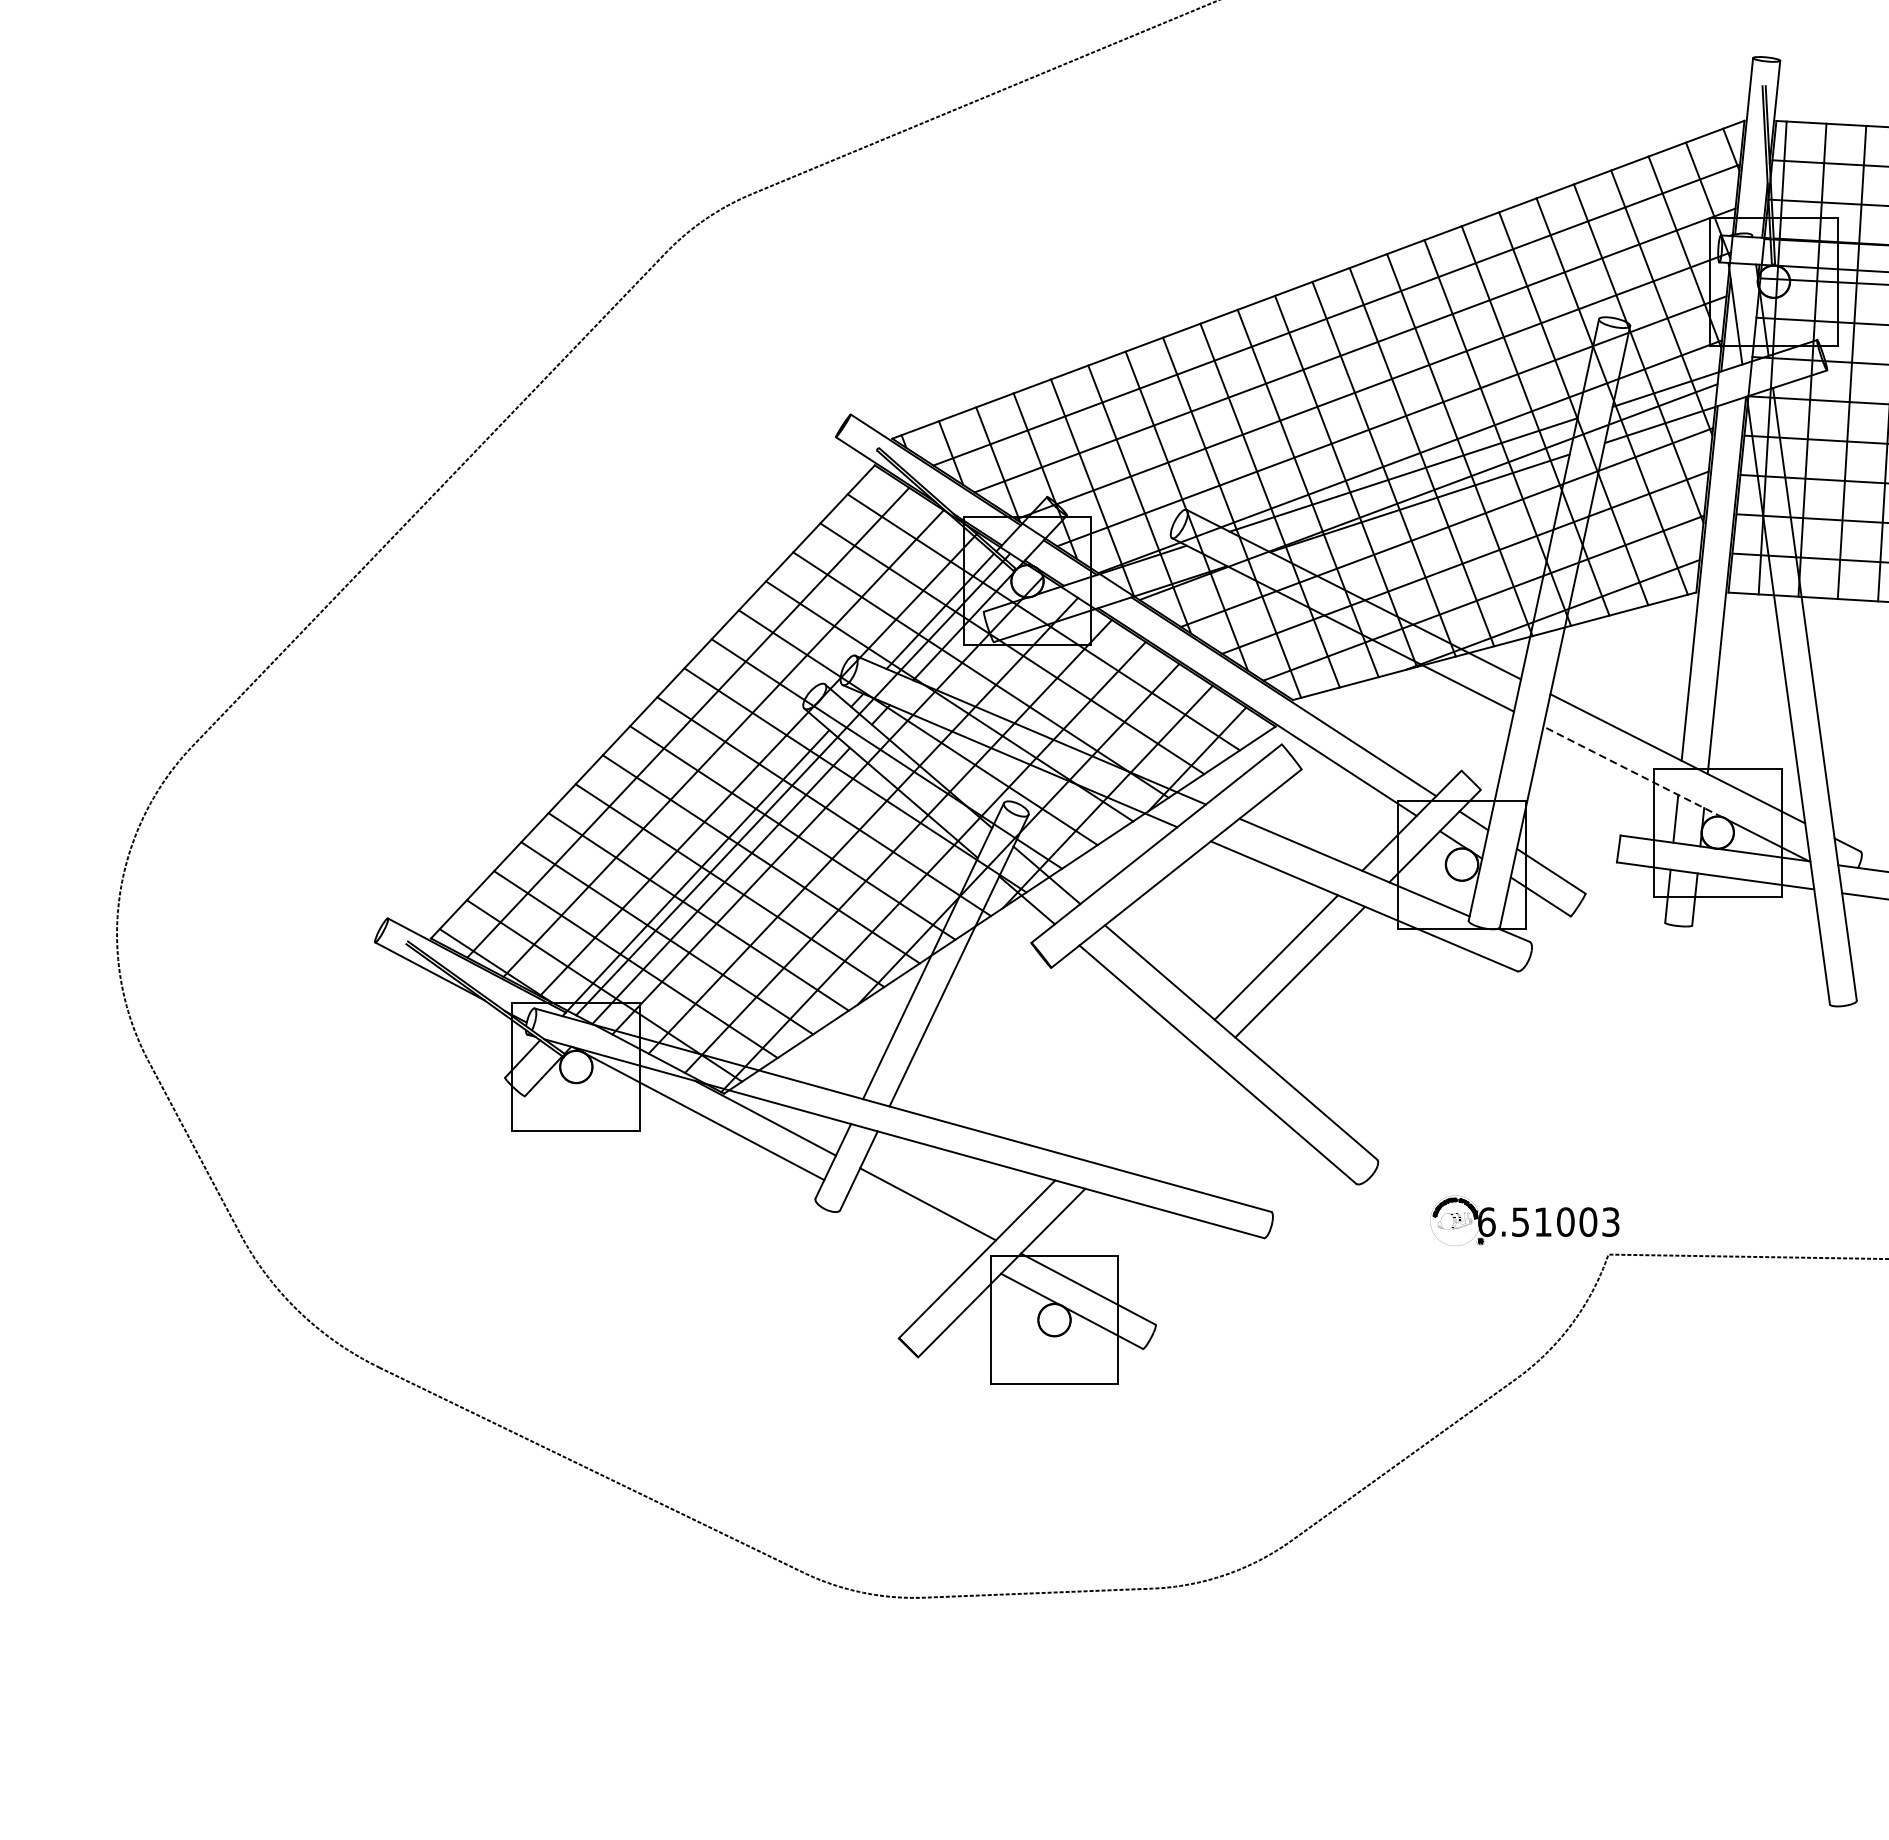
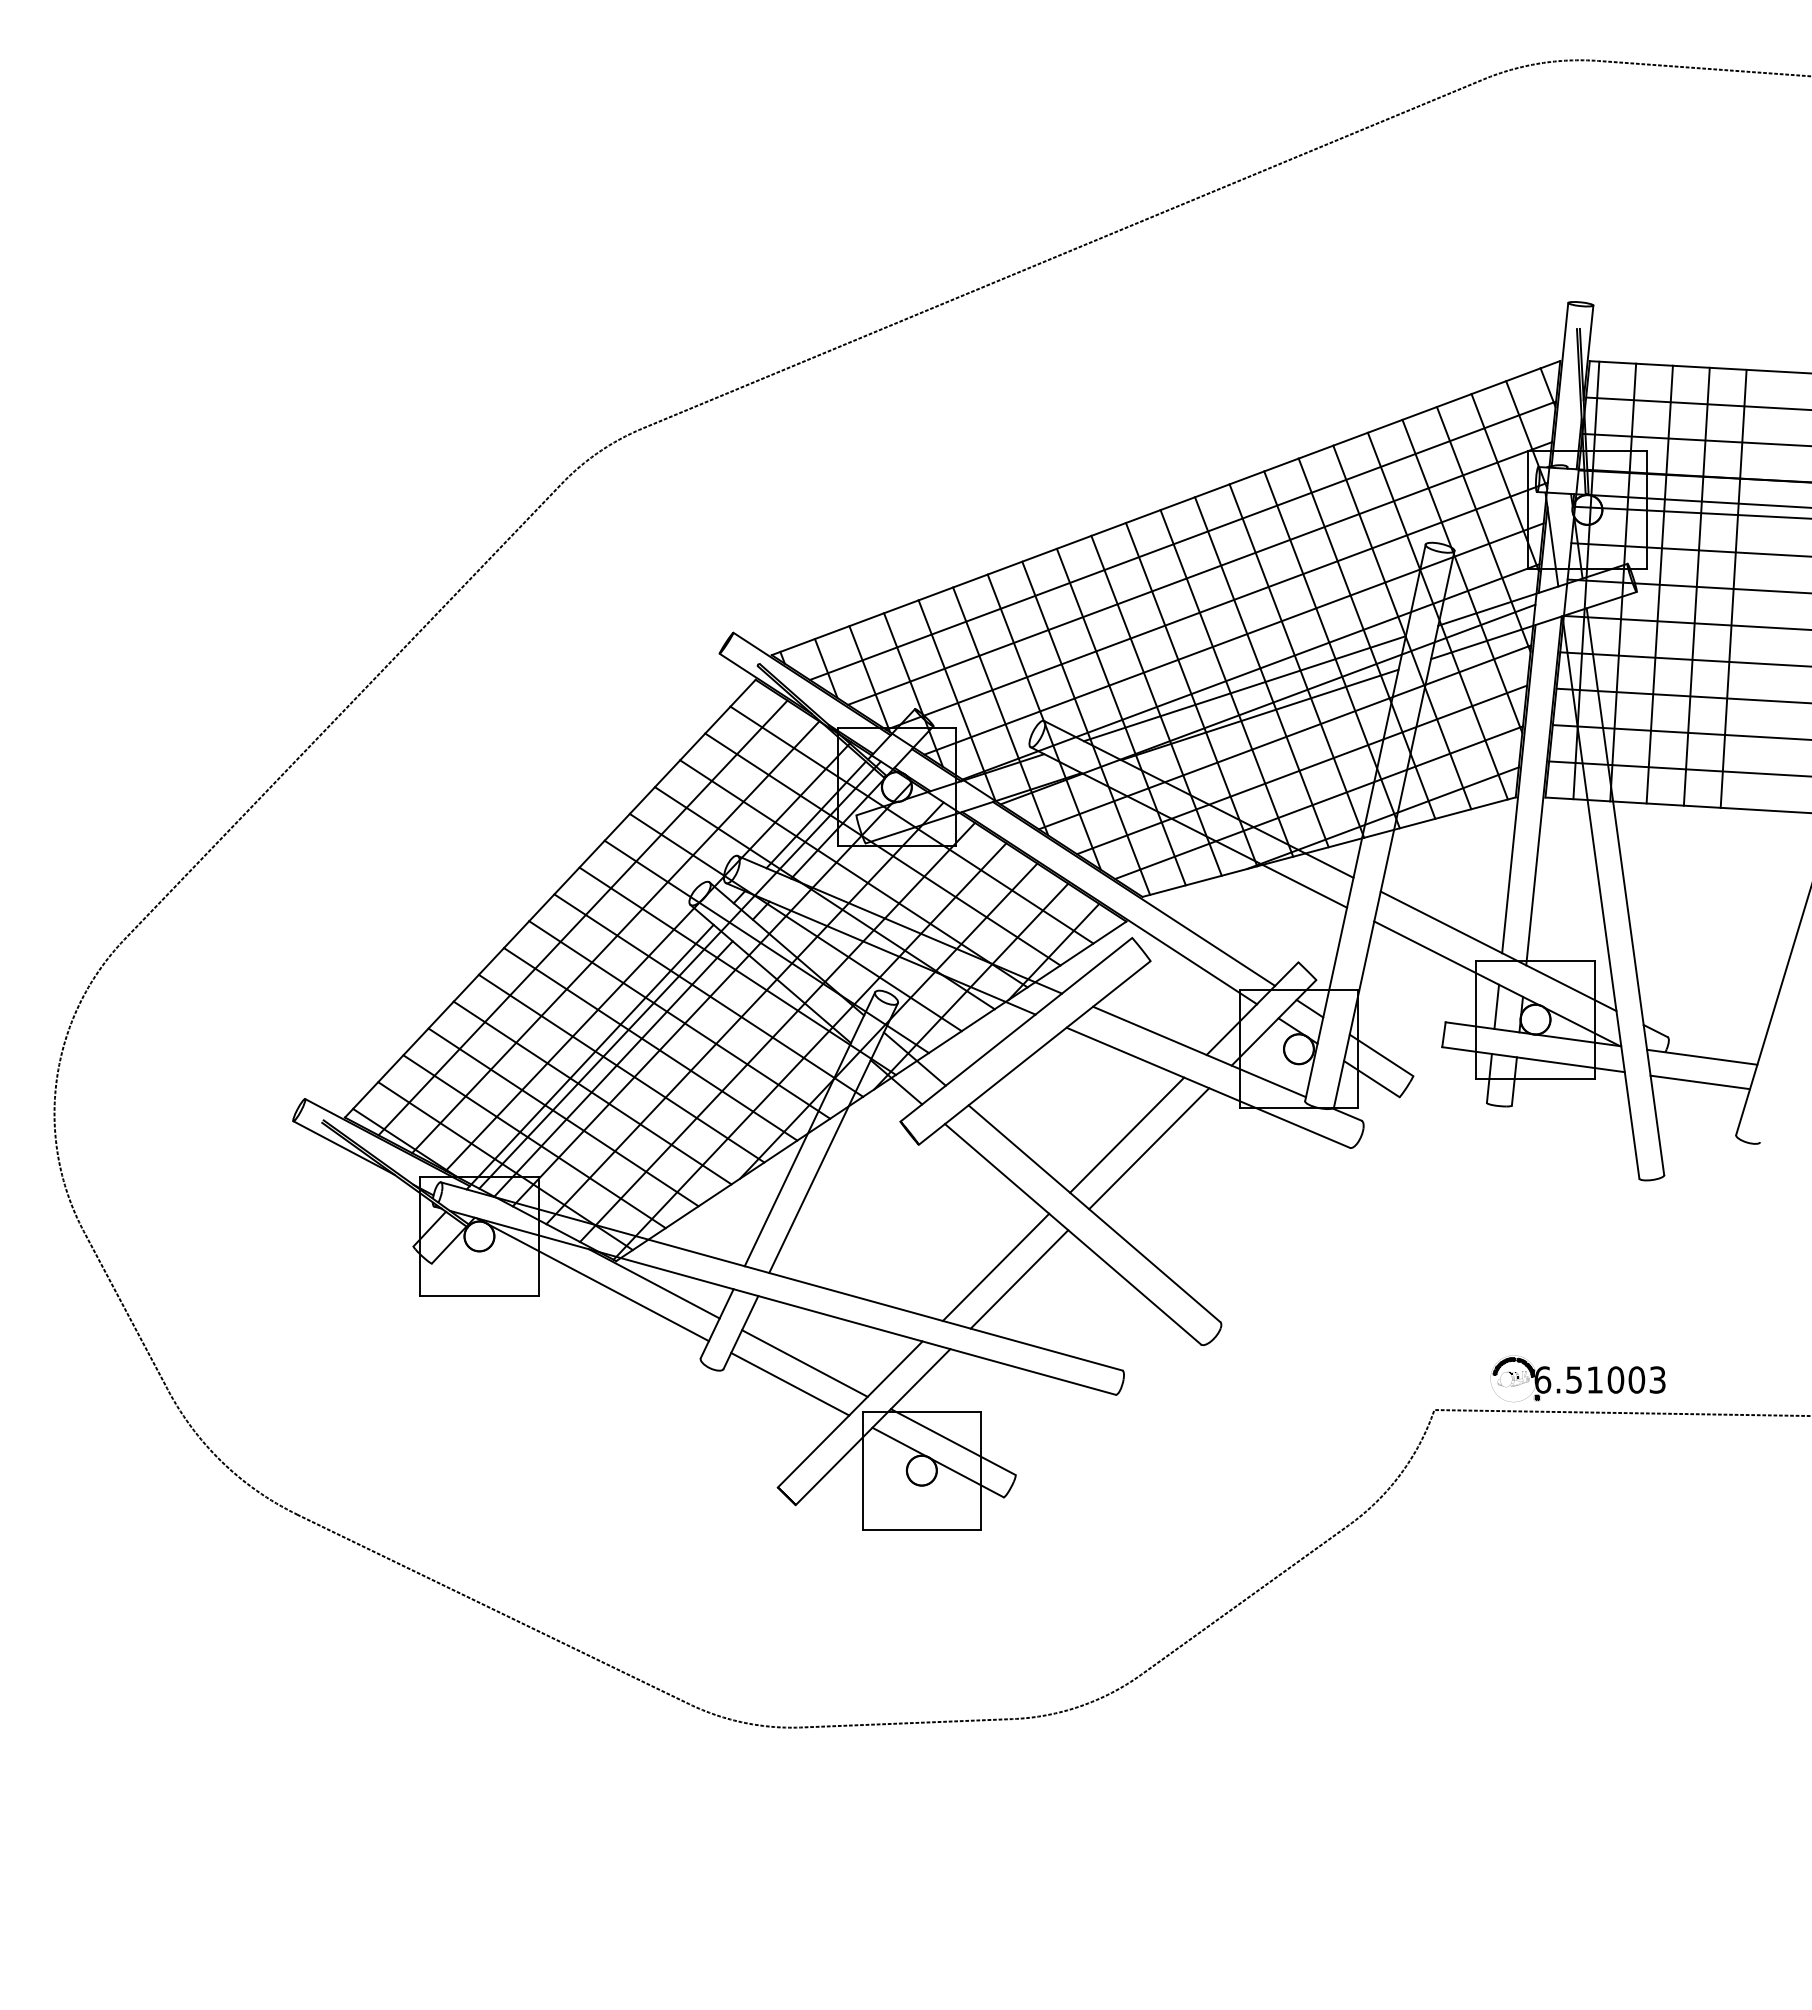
line: (1632, 771) -> (1456, 963), dashed -> solid
line: (1134, 1100) -> (995, 1267), added
line: (1160, 1113) -> (1019, 1279), added
part: (1524, 1220) -> (1577, 1378), moved
line: (912, 1225) -> (790, 1383), added

